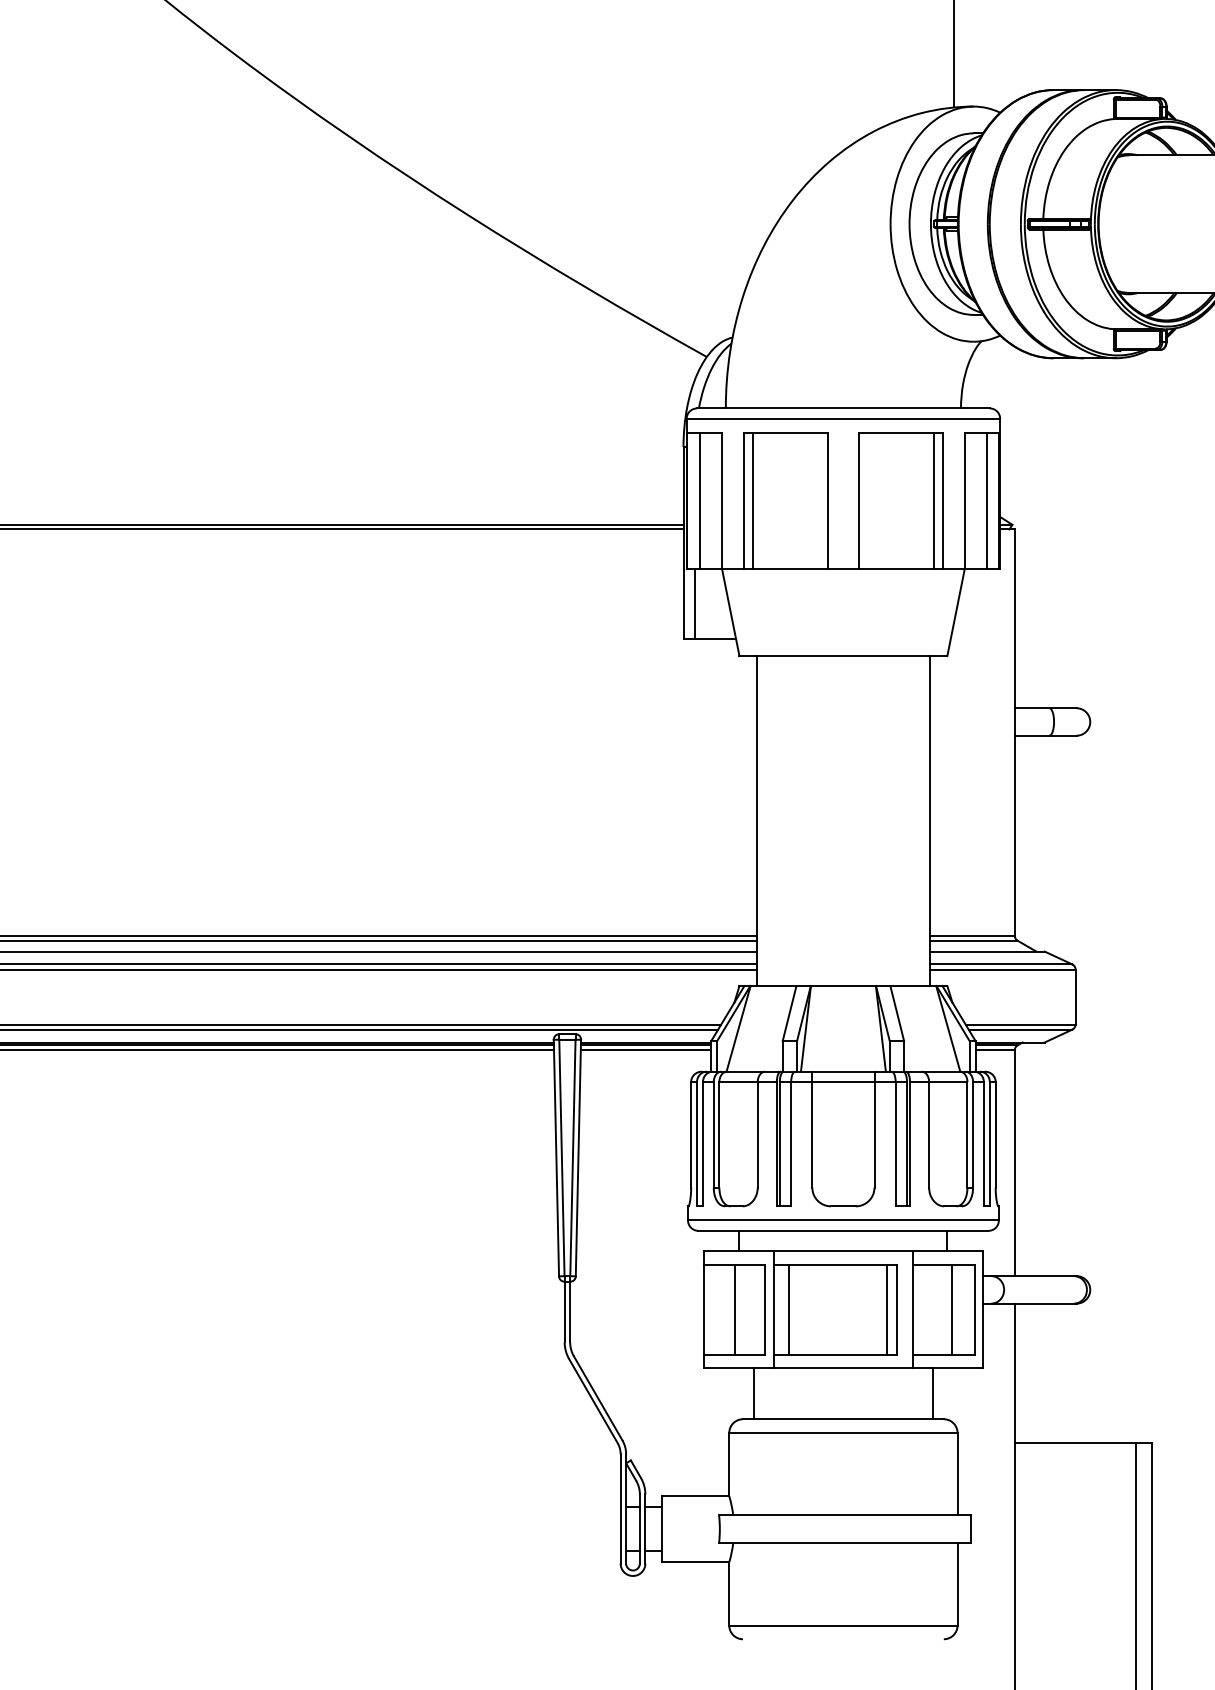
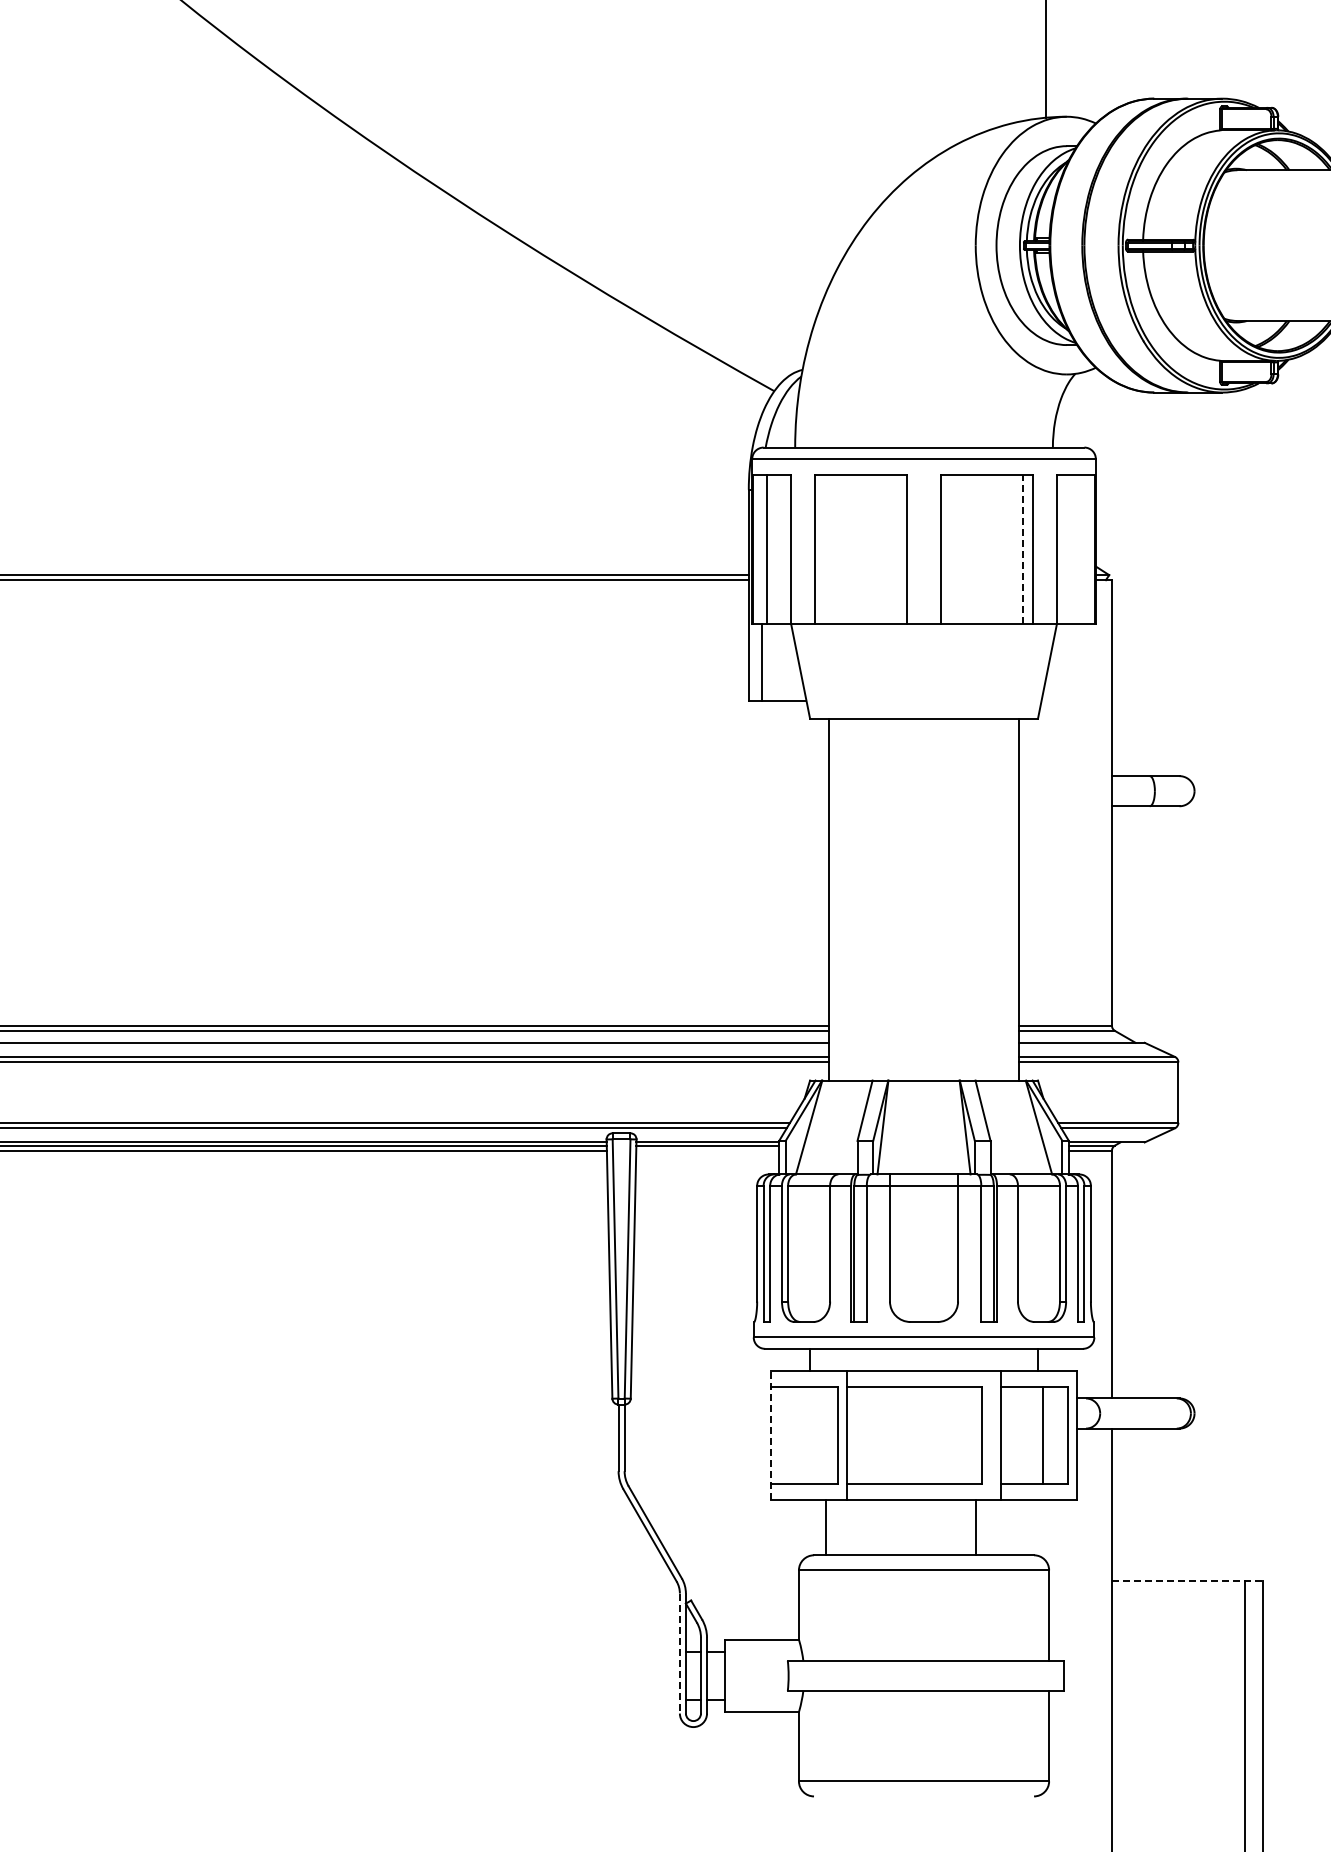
line: (753, 500) -> (825, 548), removed
line: (987, 500) -> (1081, 548), removed
line: (934, 501) -> (1023, 549), solid -> dashed
line: (645, 1049) -> (707, 1150), removed
line: (703, 1309) -> (770, 1434), solid -> dashed
line: (734, 1309) -> (804, 1435), removed
line: (789, 1309) -> (864, 1435), removed
line: (887, 1309) -> (972, 1435), removed
line: (933, 1393) -> (976, 1527), moved
line: (1083, 1442) -> (1187, 1580), solid -> dashed
line: (620, 1508) -> (679, 1653), solid -> dashed

